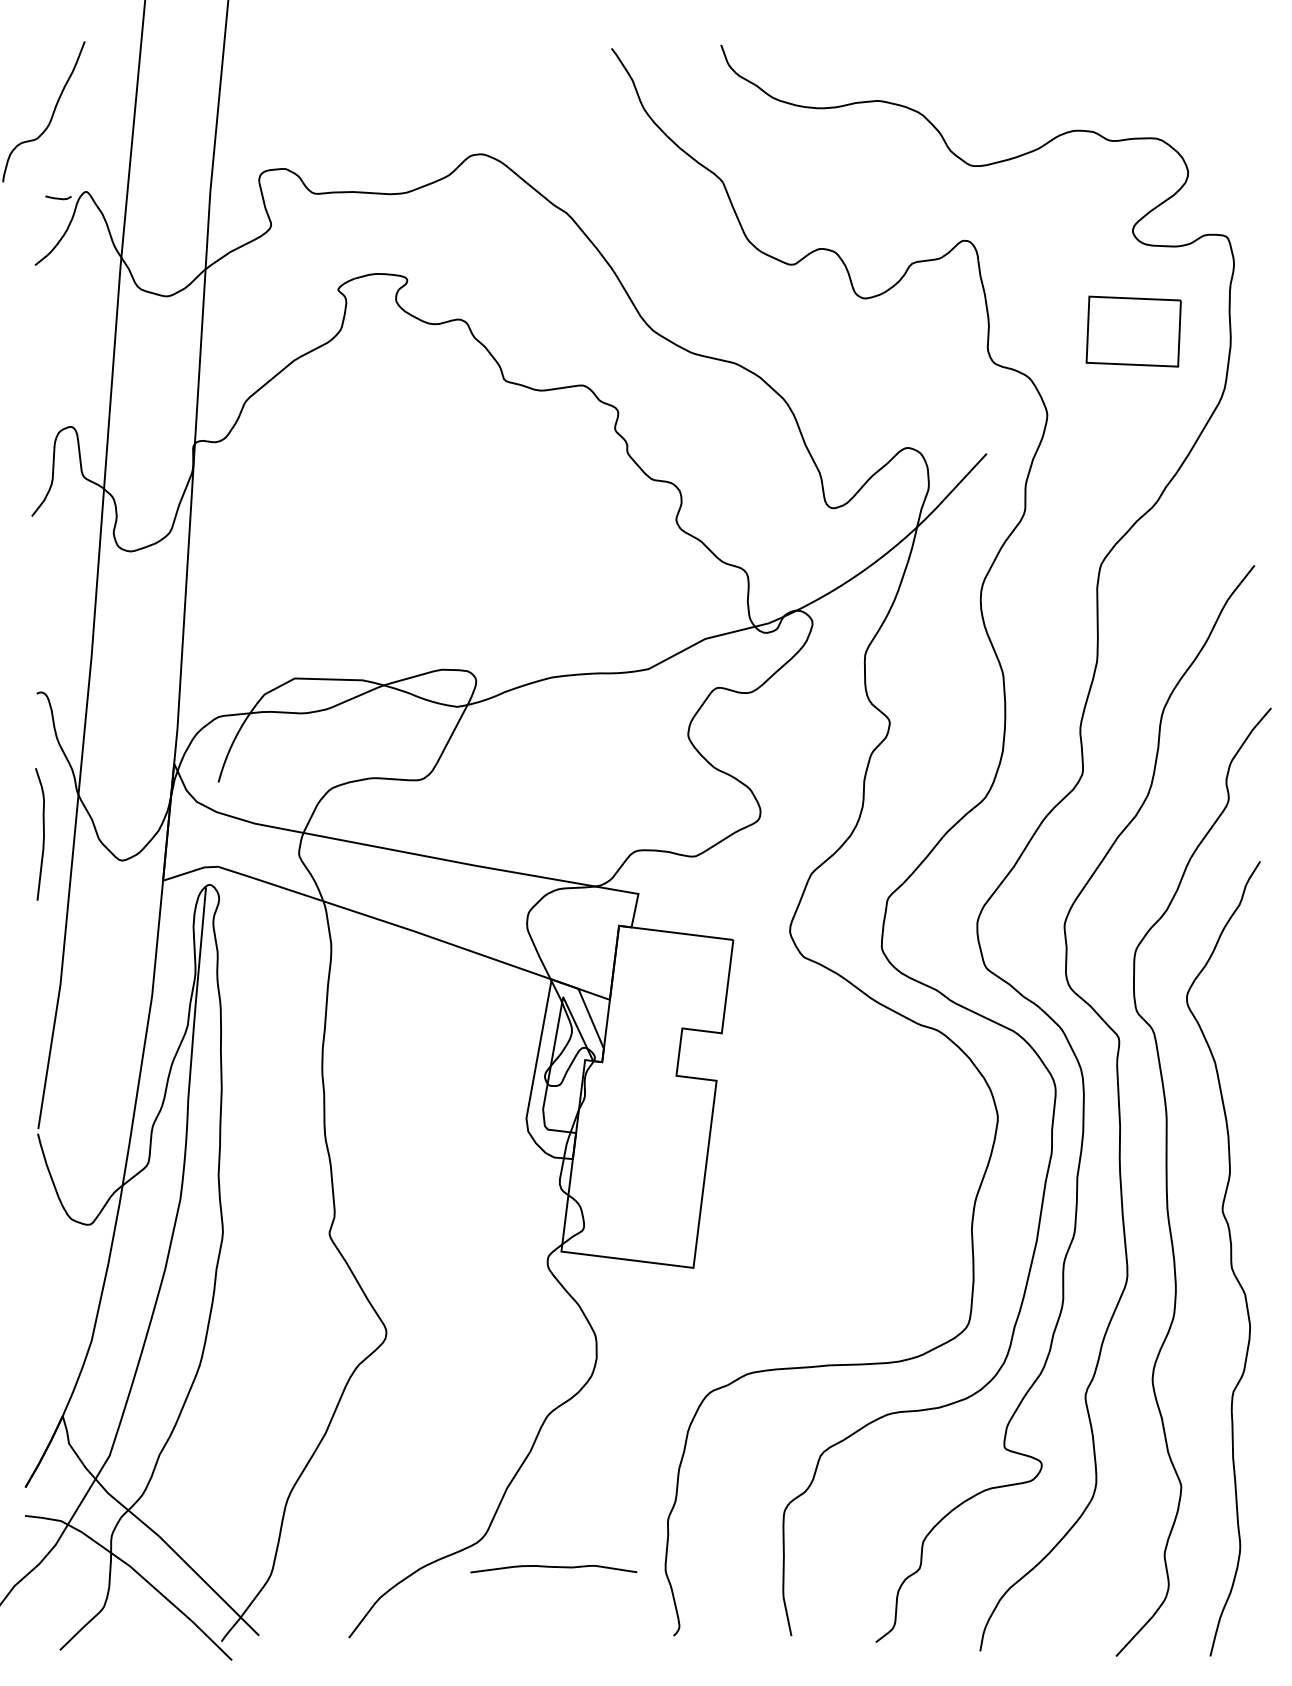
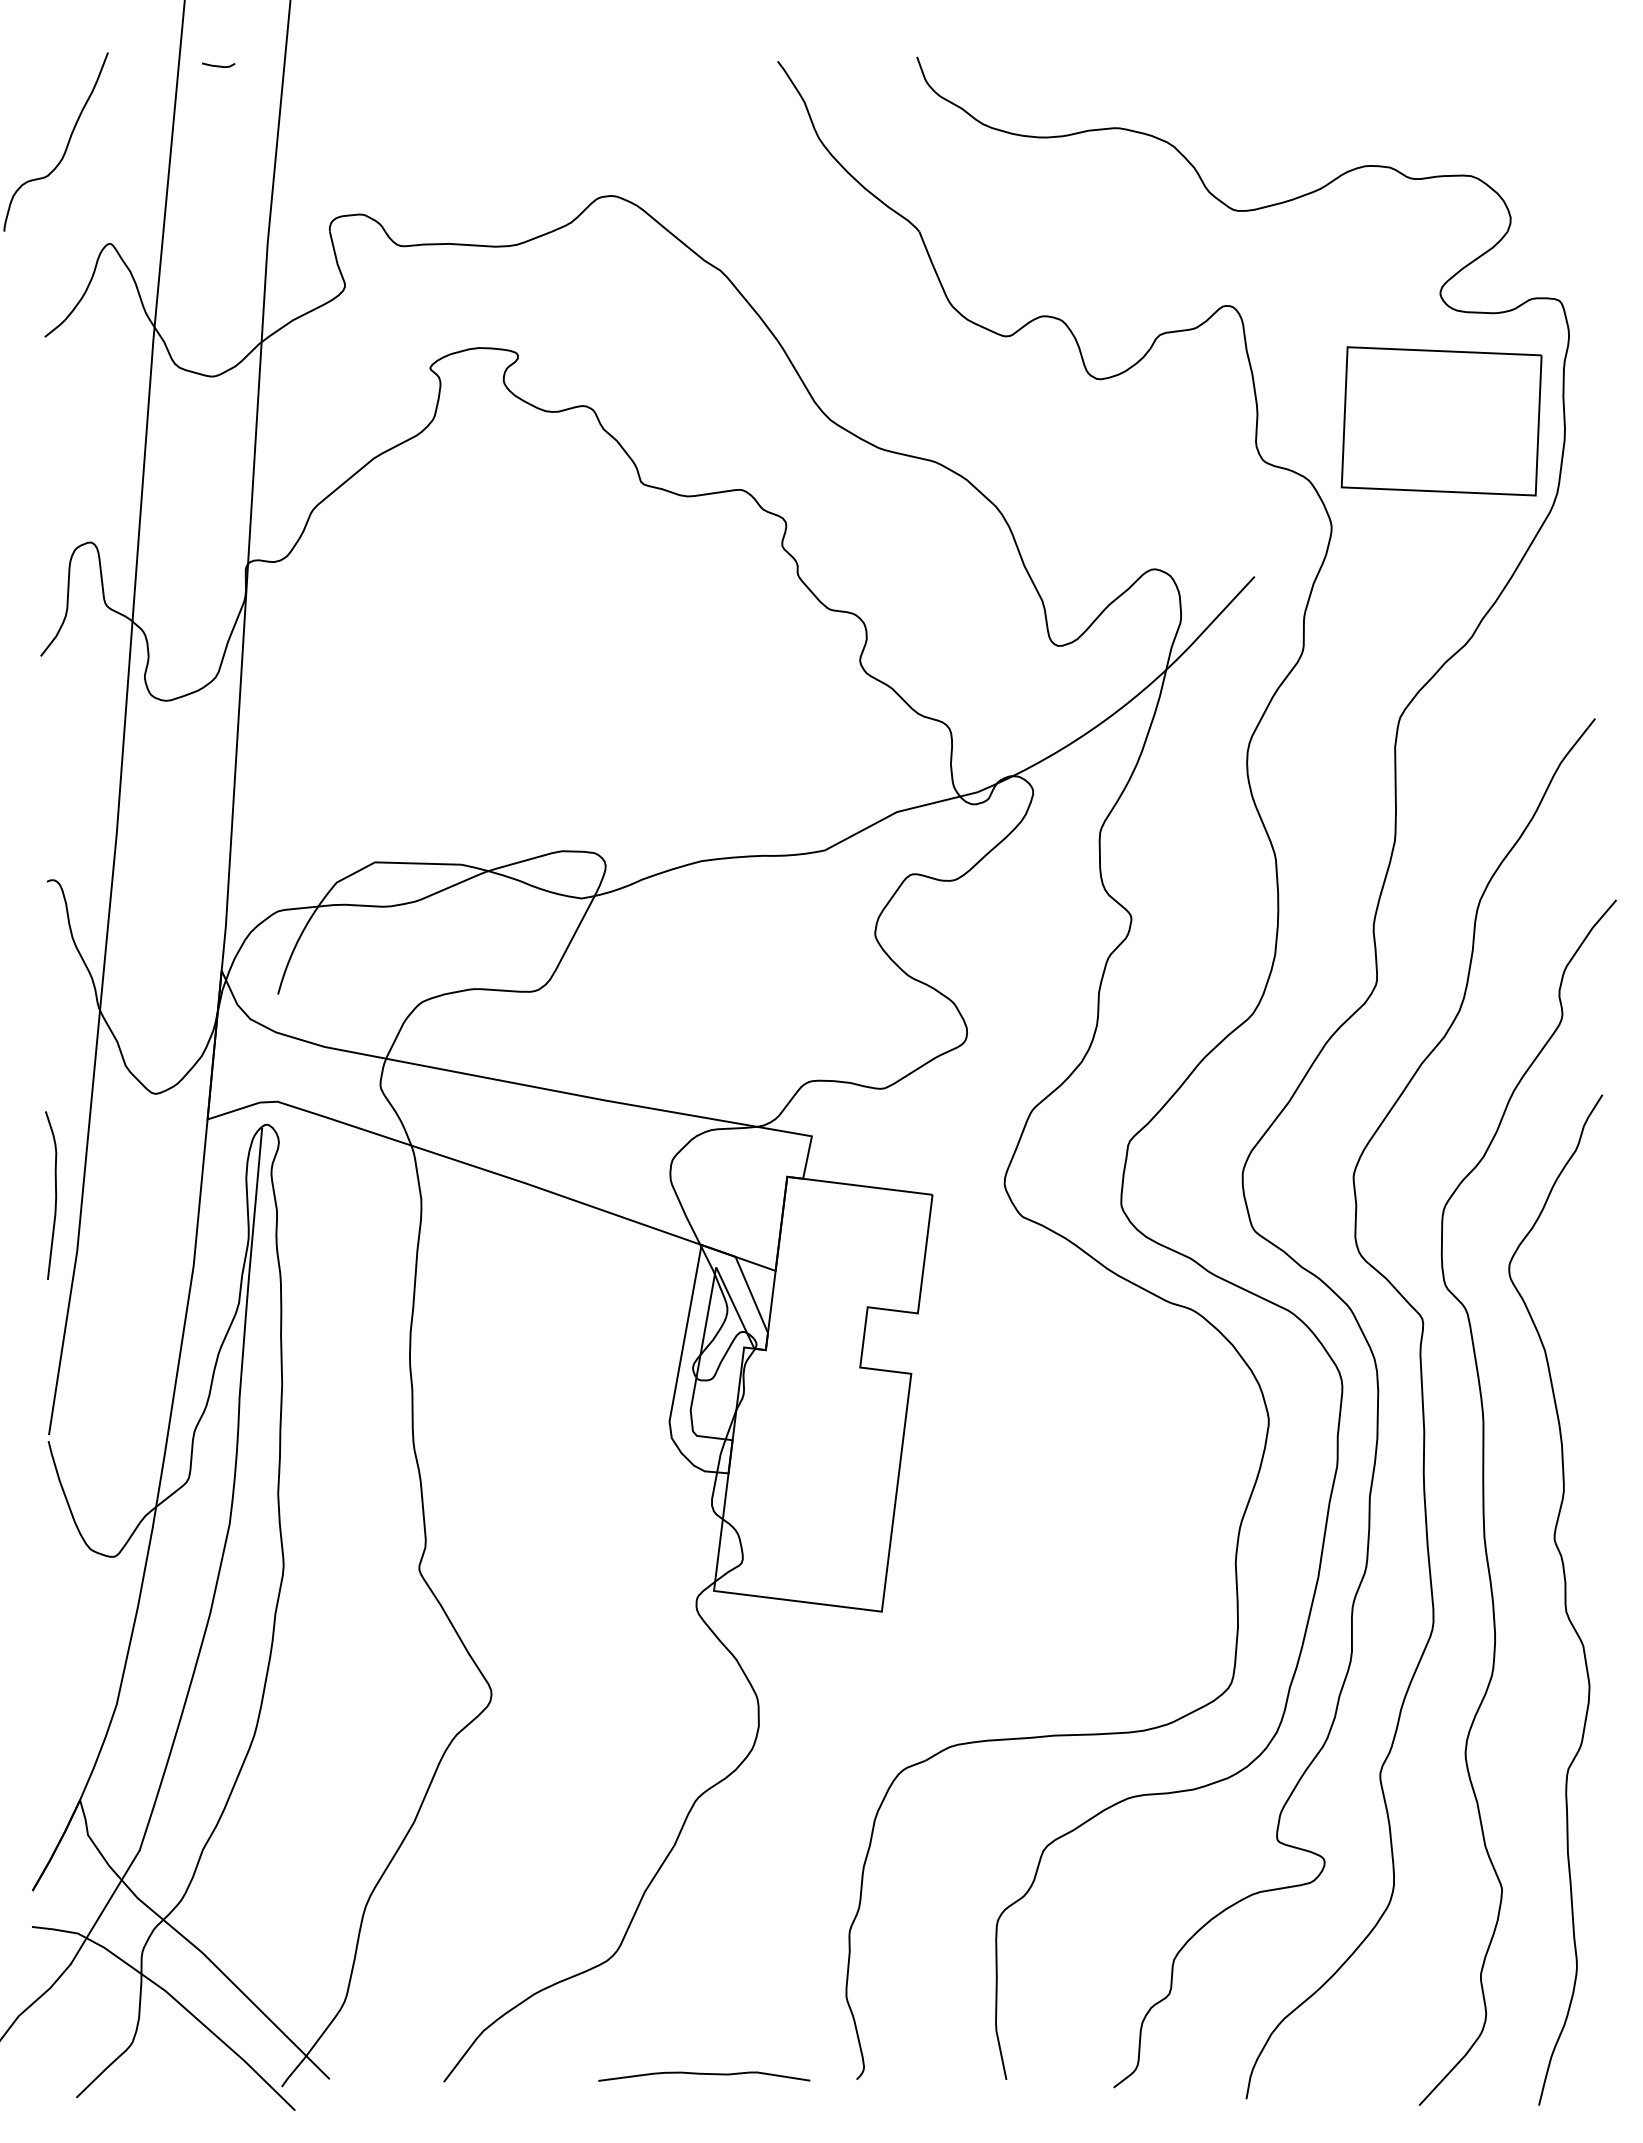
line: (58, 197) -> (218, 65), moved
part: (1133, 331) -> (1441, 421), size x1.67
curve: (43, 834) -> (55, 1195), moved
curve: (553, 1567) -> (704, 2074), moved

